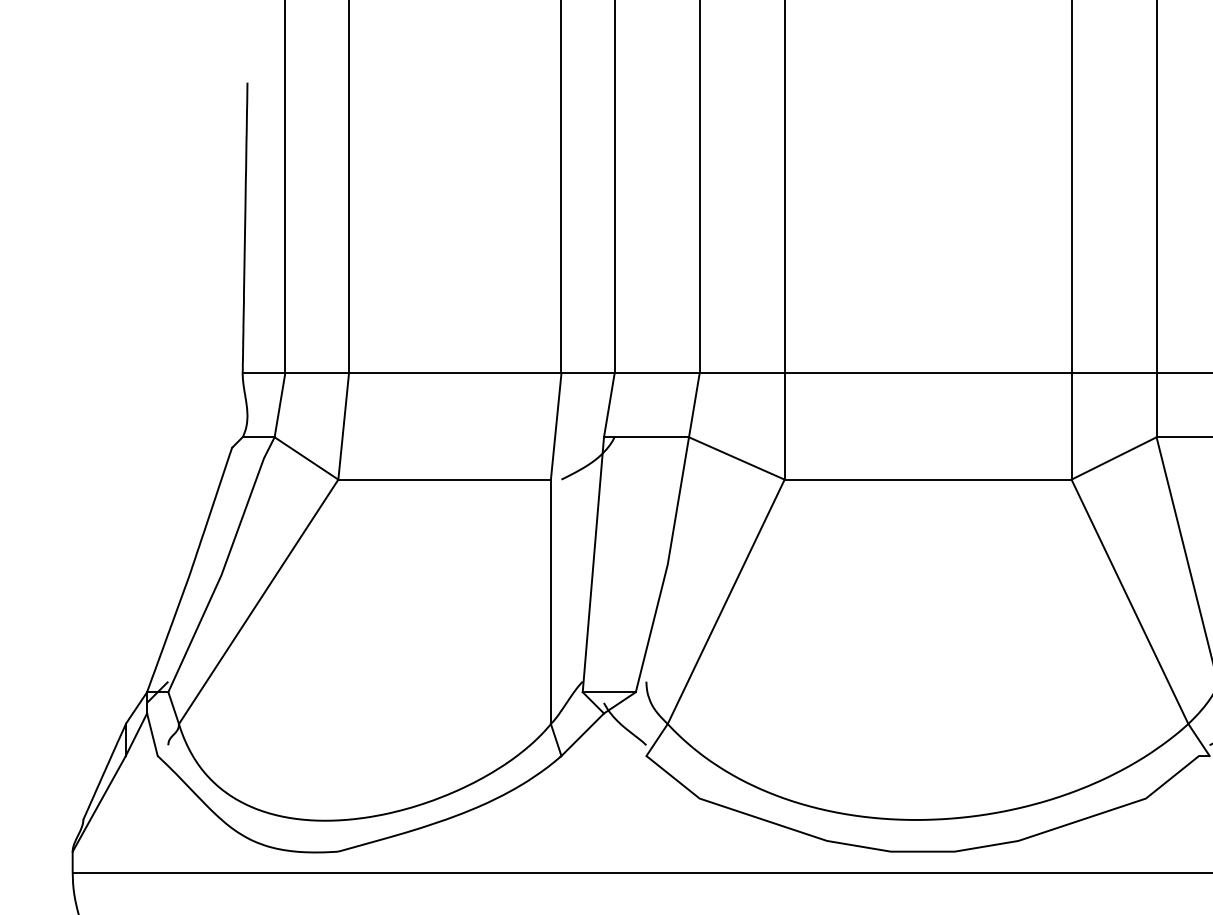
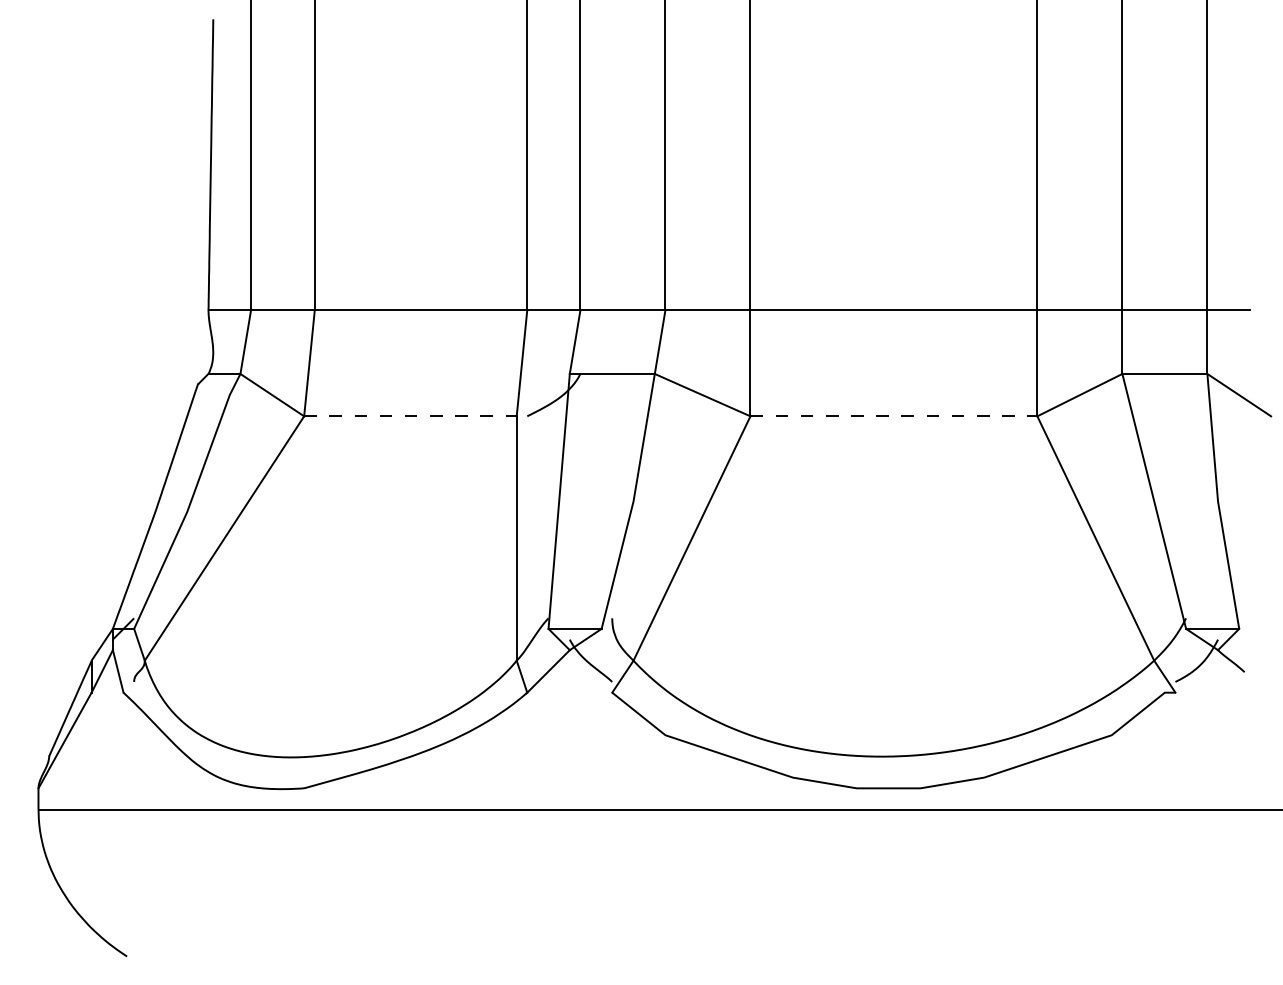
line: (444, 479) -> (410, 416), solid -> dashed
line: (928, 479) -> (894, 416), solid -> dashed

